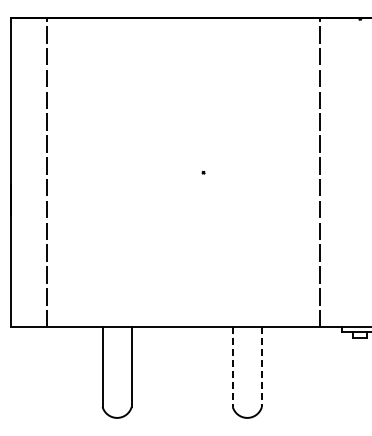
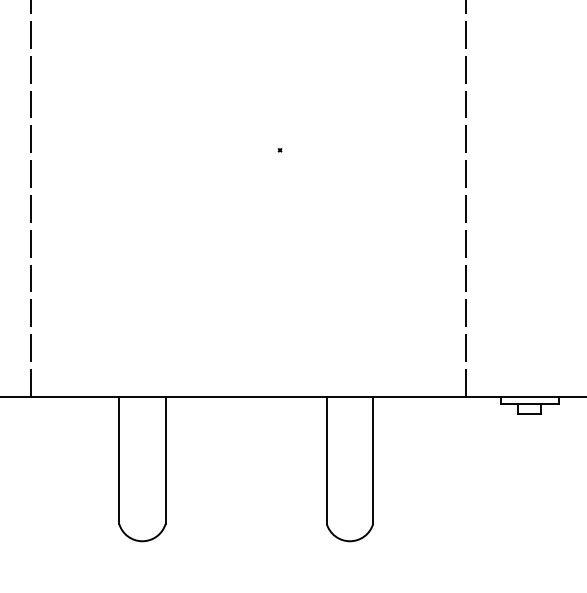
line: (232, 367) -> (326, 460), dashed -> solid
line: (261, 367) -> (372, 460), dashed -> solid

